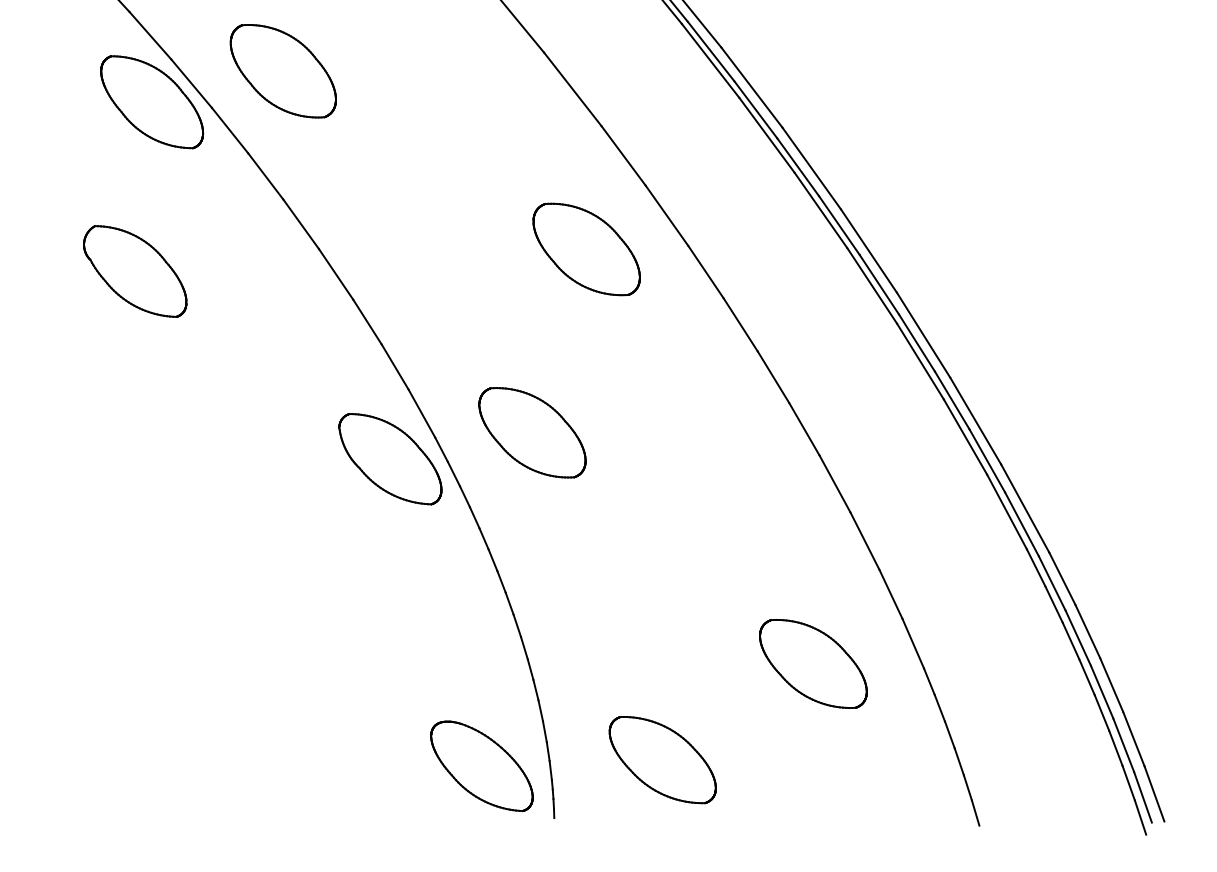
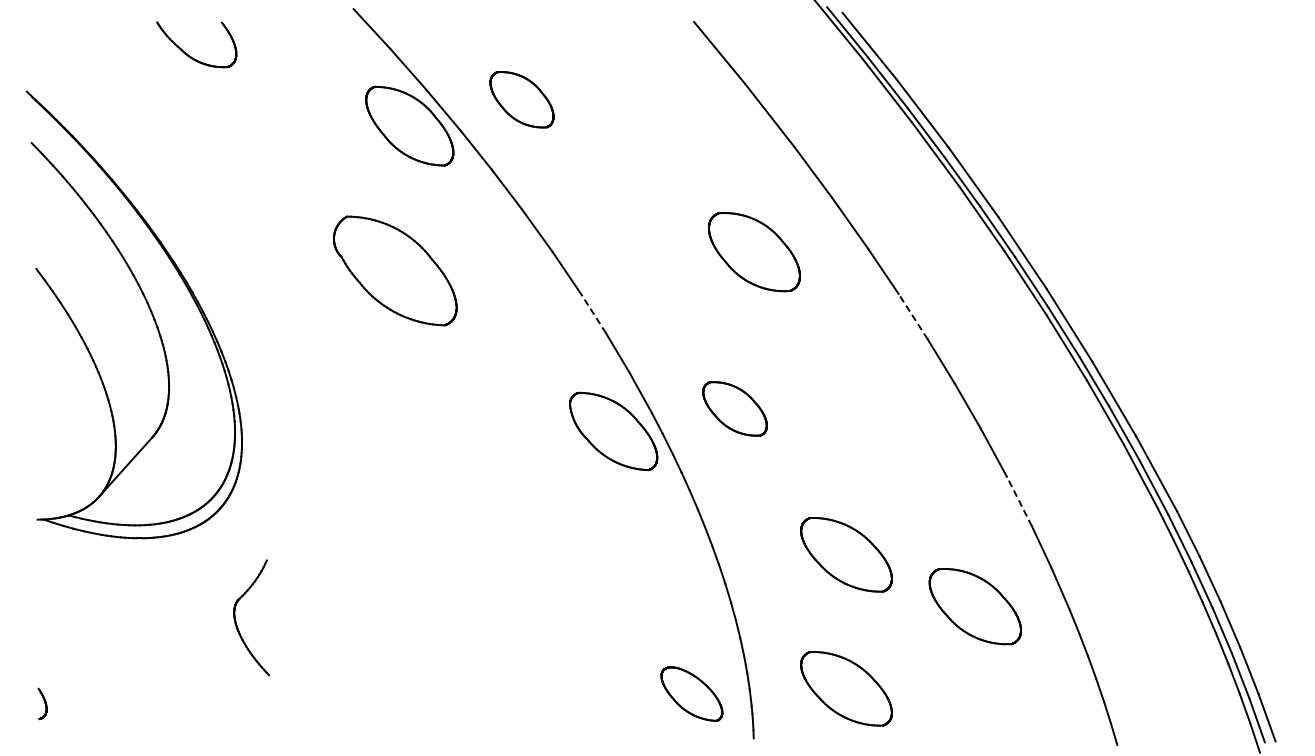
part: (282, 71) -> (521, 99), size x0.7
part: (586, 249) -> (754, 252), moved
part: (135, 270) -> (395, 270), size x1.4
line: (366, 322) -> (593, 314), solid -> dashed
line: (739, 324) -> (912, 316), solid -> dashed
part: (531, 432) -> (734, 408), size x0.7
line: (865, 541) -> (1019, 501), solid -> dashed
part: (662, 603) -> (846, 554), added
part: (481, 765) -> (691, 693), size x0.7

